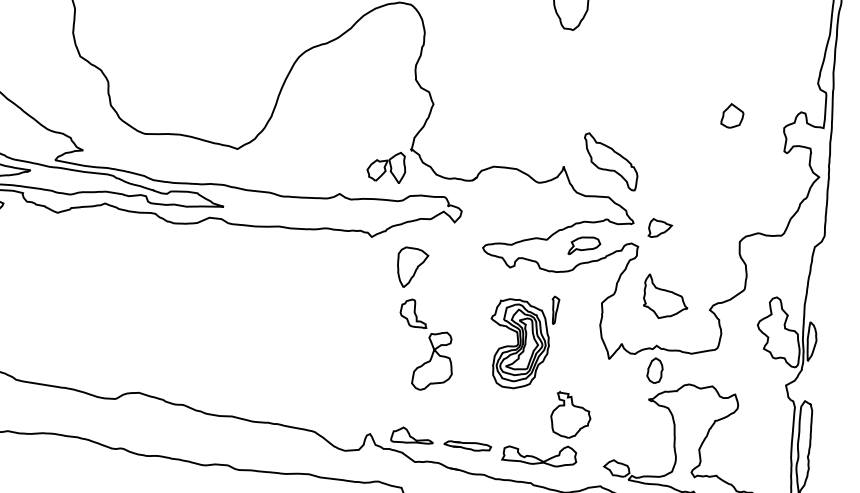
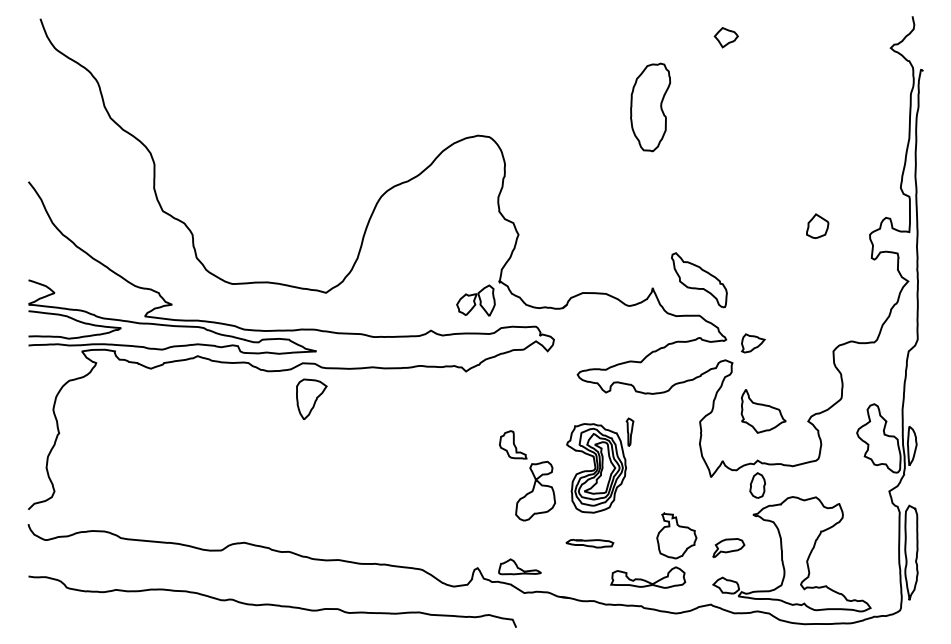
part: (584, 245) -> (728, 547), moved
part: (412, 266) -> (311, 398), moved
part: (523, 341) -> (600, 465), moved
part: (467, 446) -> (589, 543), moved

